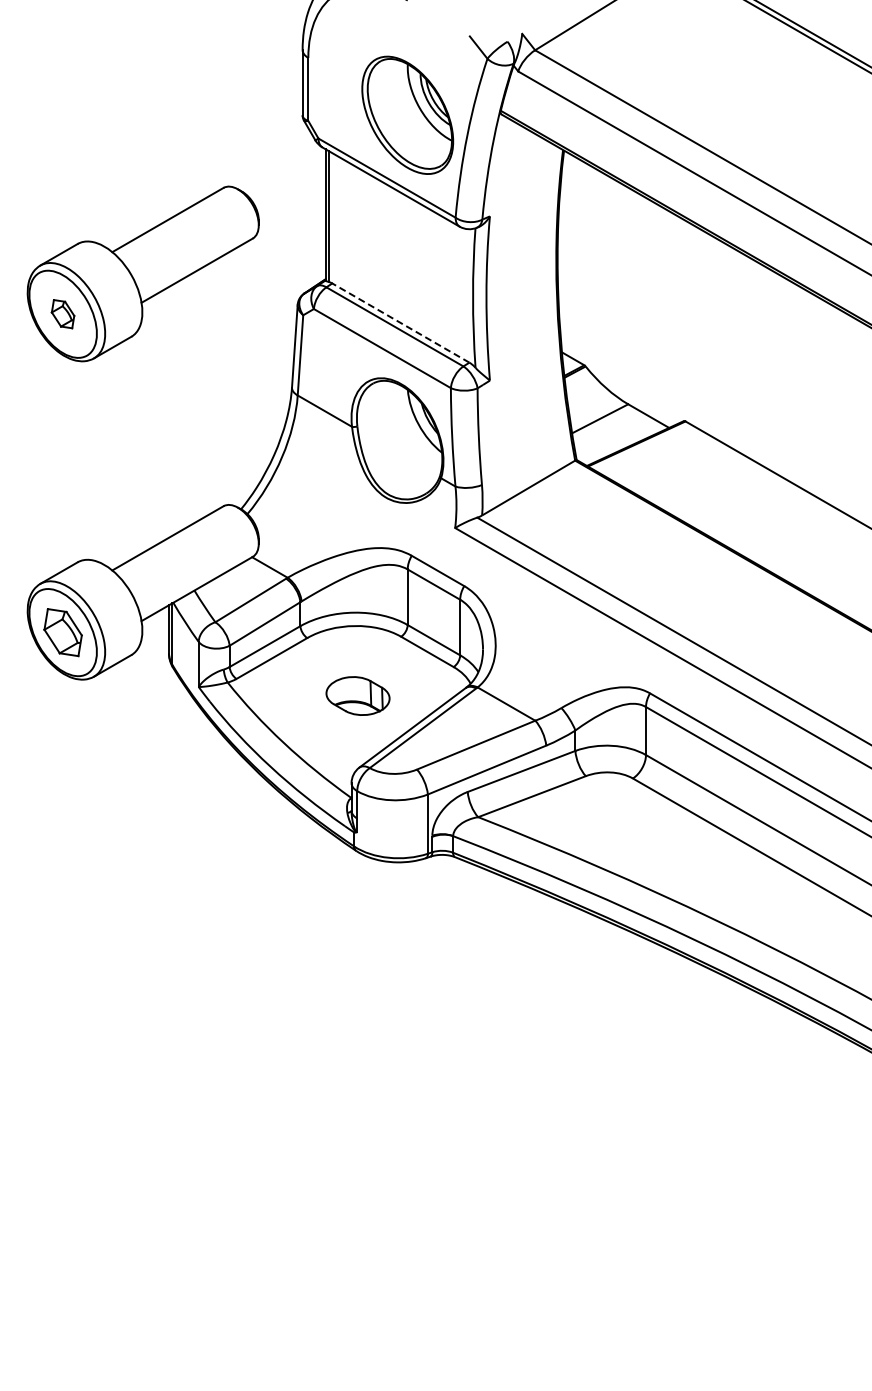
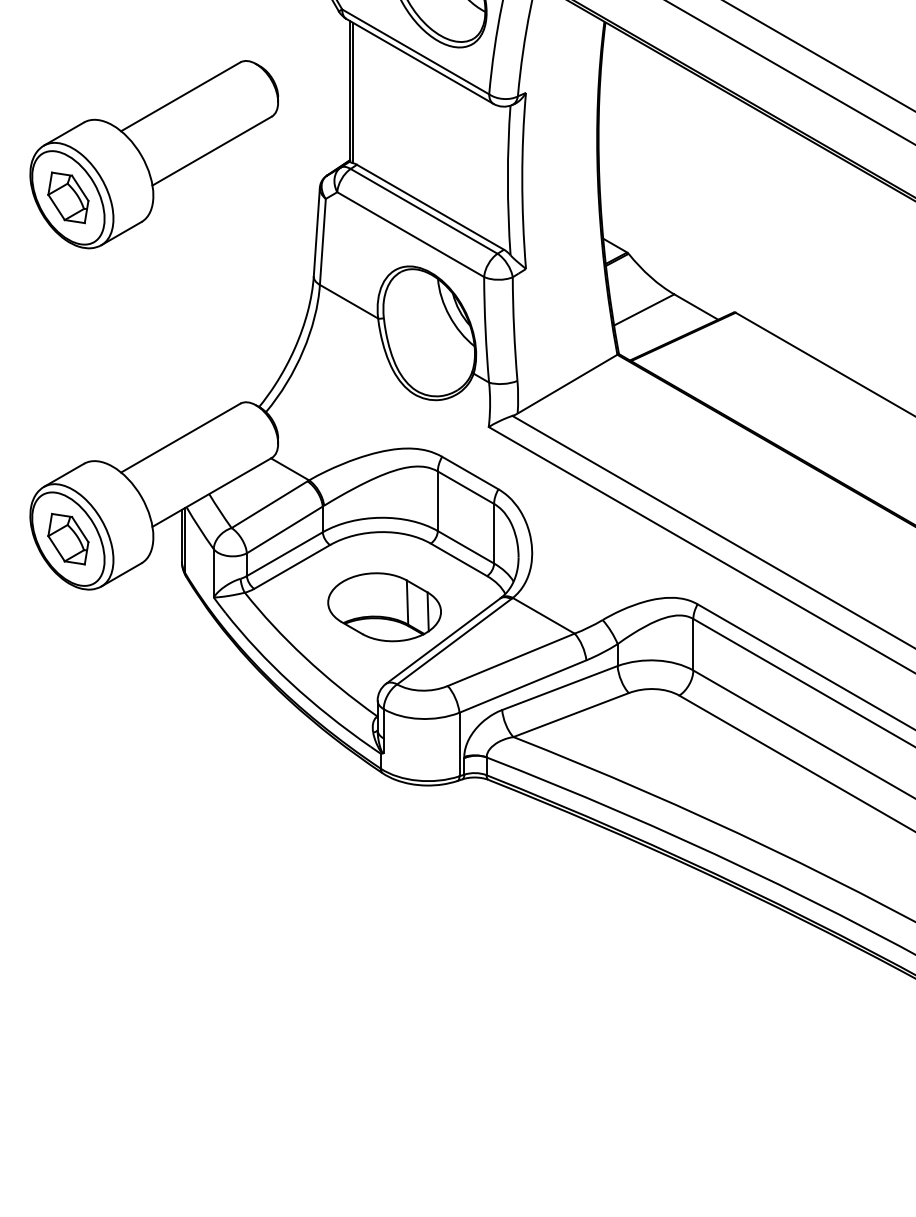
part: (62, 313) -> (67, 197), size x1.67
line: (400, 322) -> (430, 206), dashed -> solid
part: (357, 695) -> (384, 606), size x1.67

